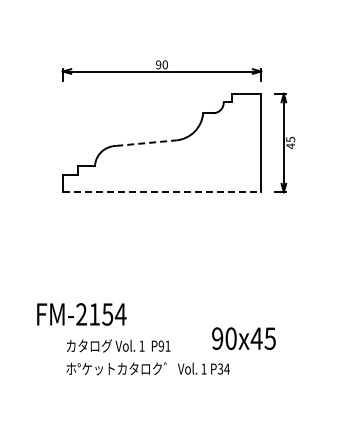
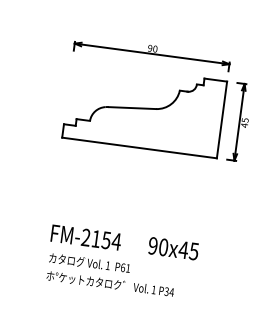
line: (146, 143) -> (132, 108), dashed -> solid
line: (162, 192) -> (139, 148), dashed -> solid
text: (81, 314) -> (85, 237), moved
text: (243, 338) -> (173, 248), moved
text: (161, 345) -> (123, 267), P91 -> P61

